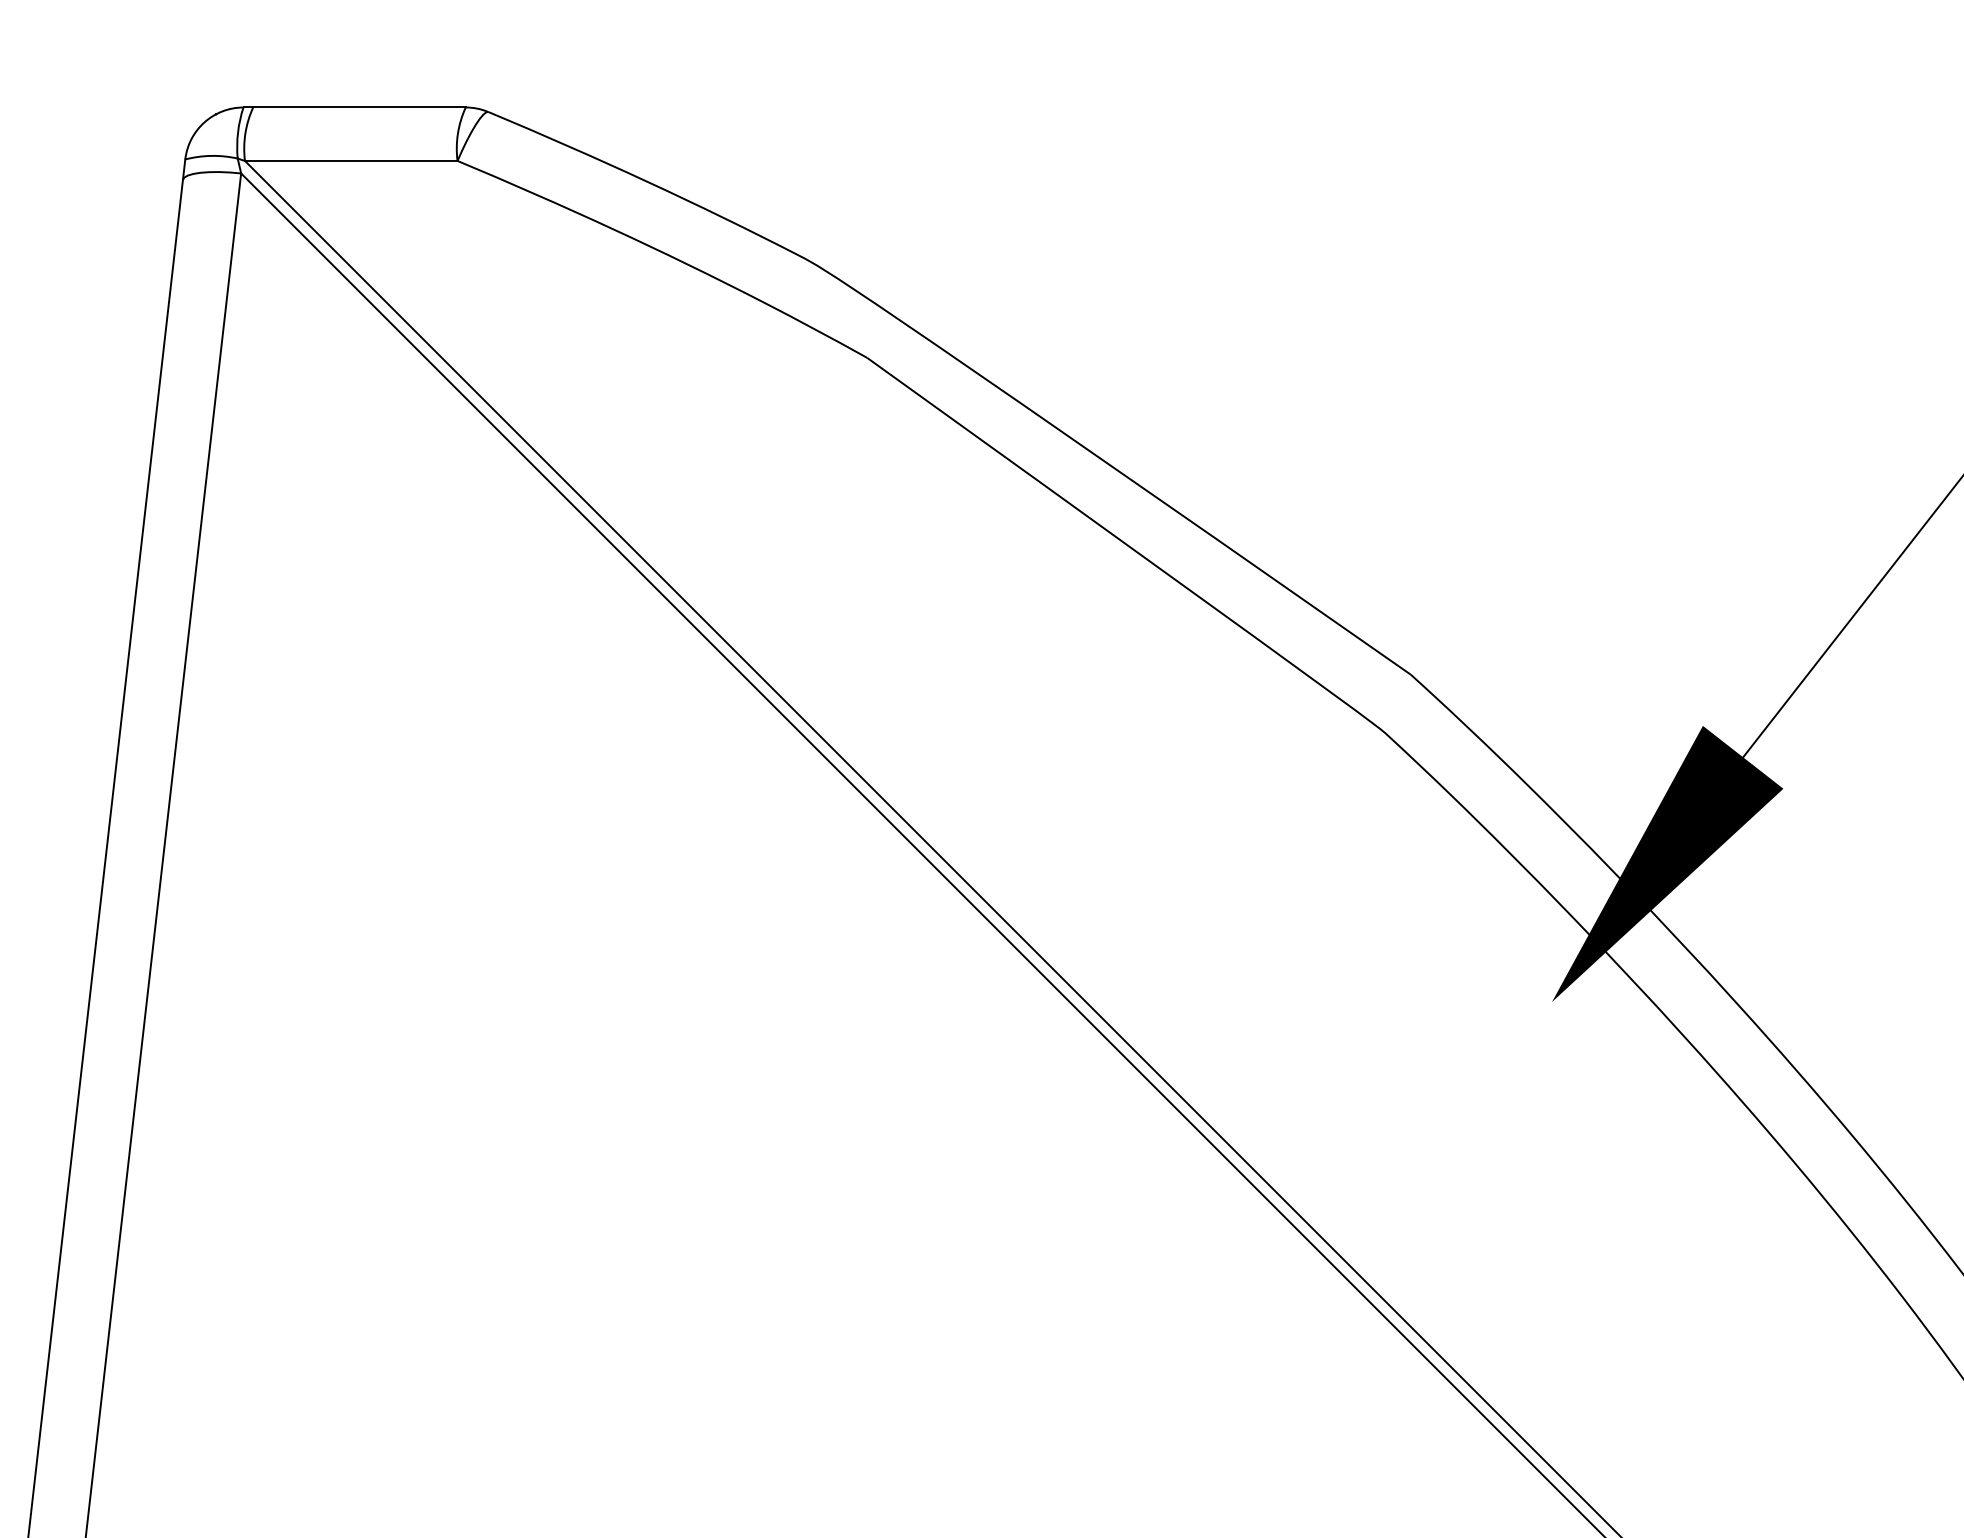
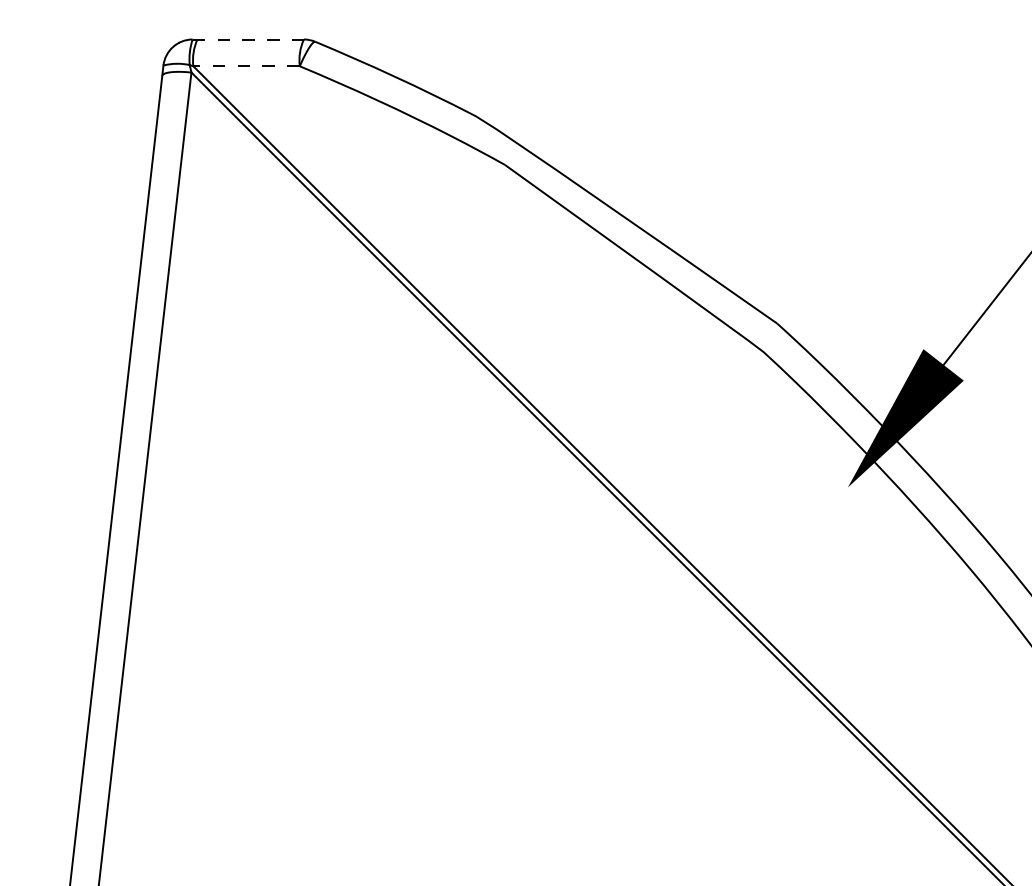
line: (355, 107) -> (248, 39), solid -> dashed
line: (351, 161) -> (246, 66), solid -> dashed

